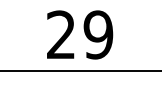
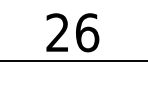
text: (98, 34) -> (87, 32), 29 -> 26

